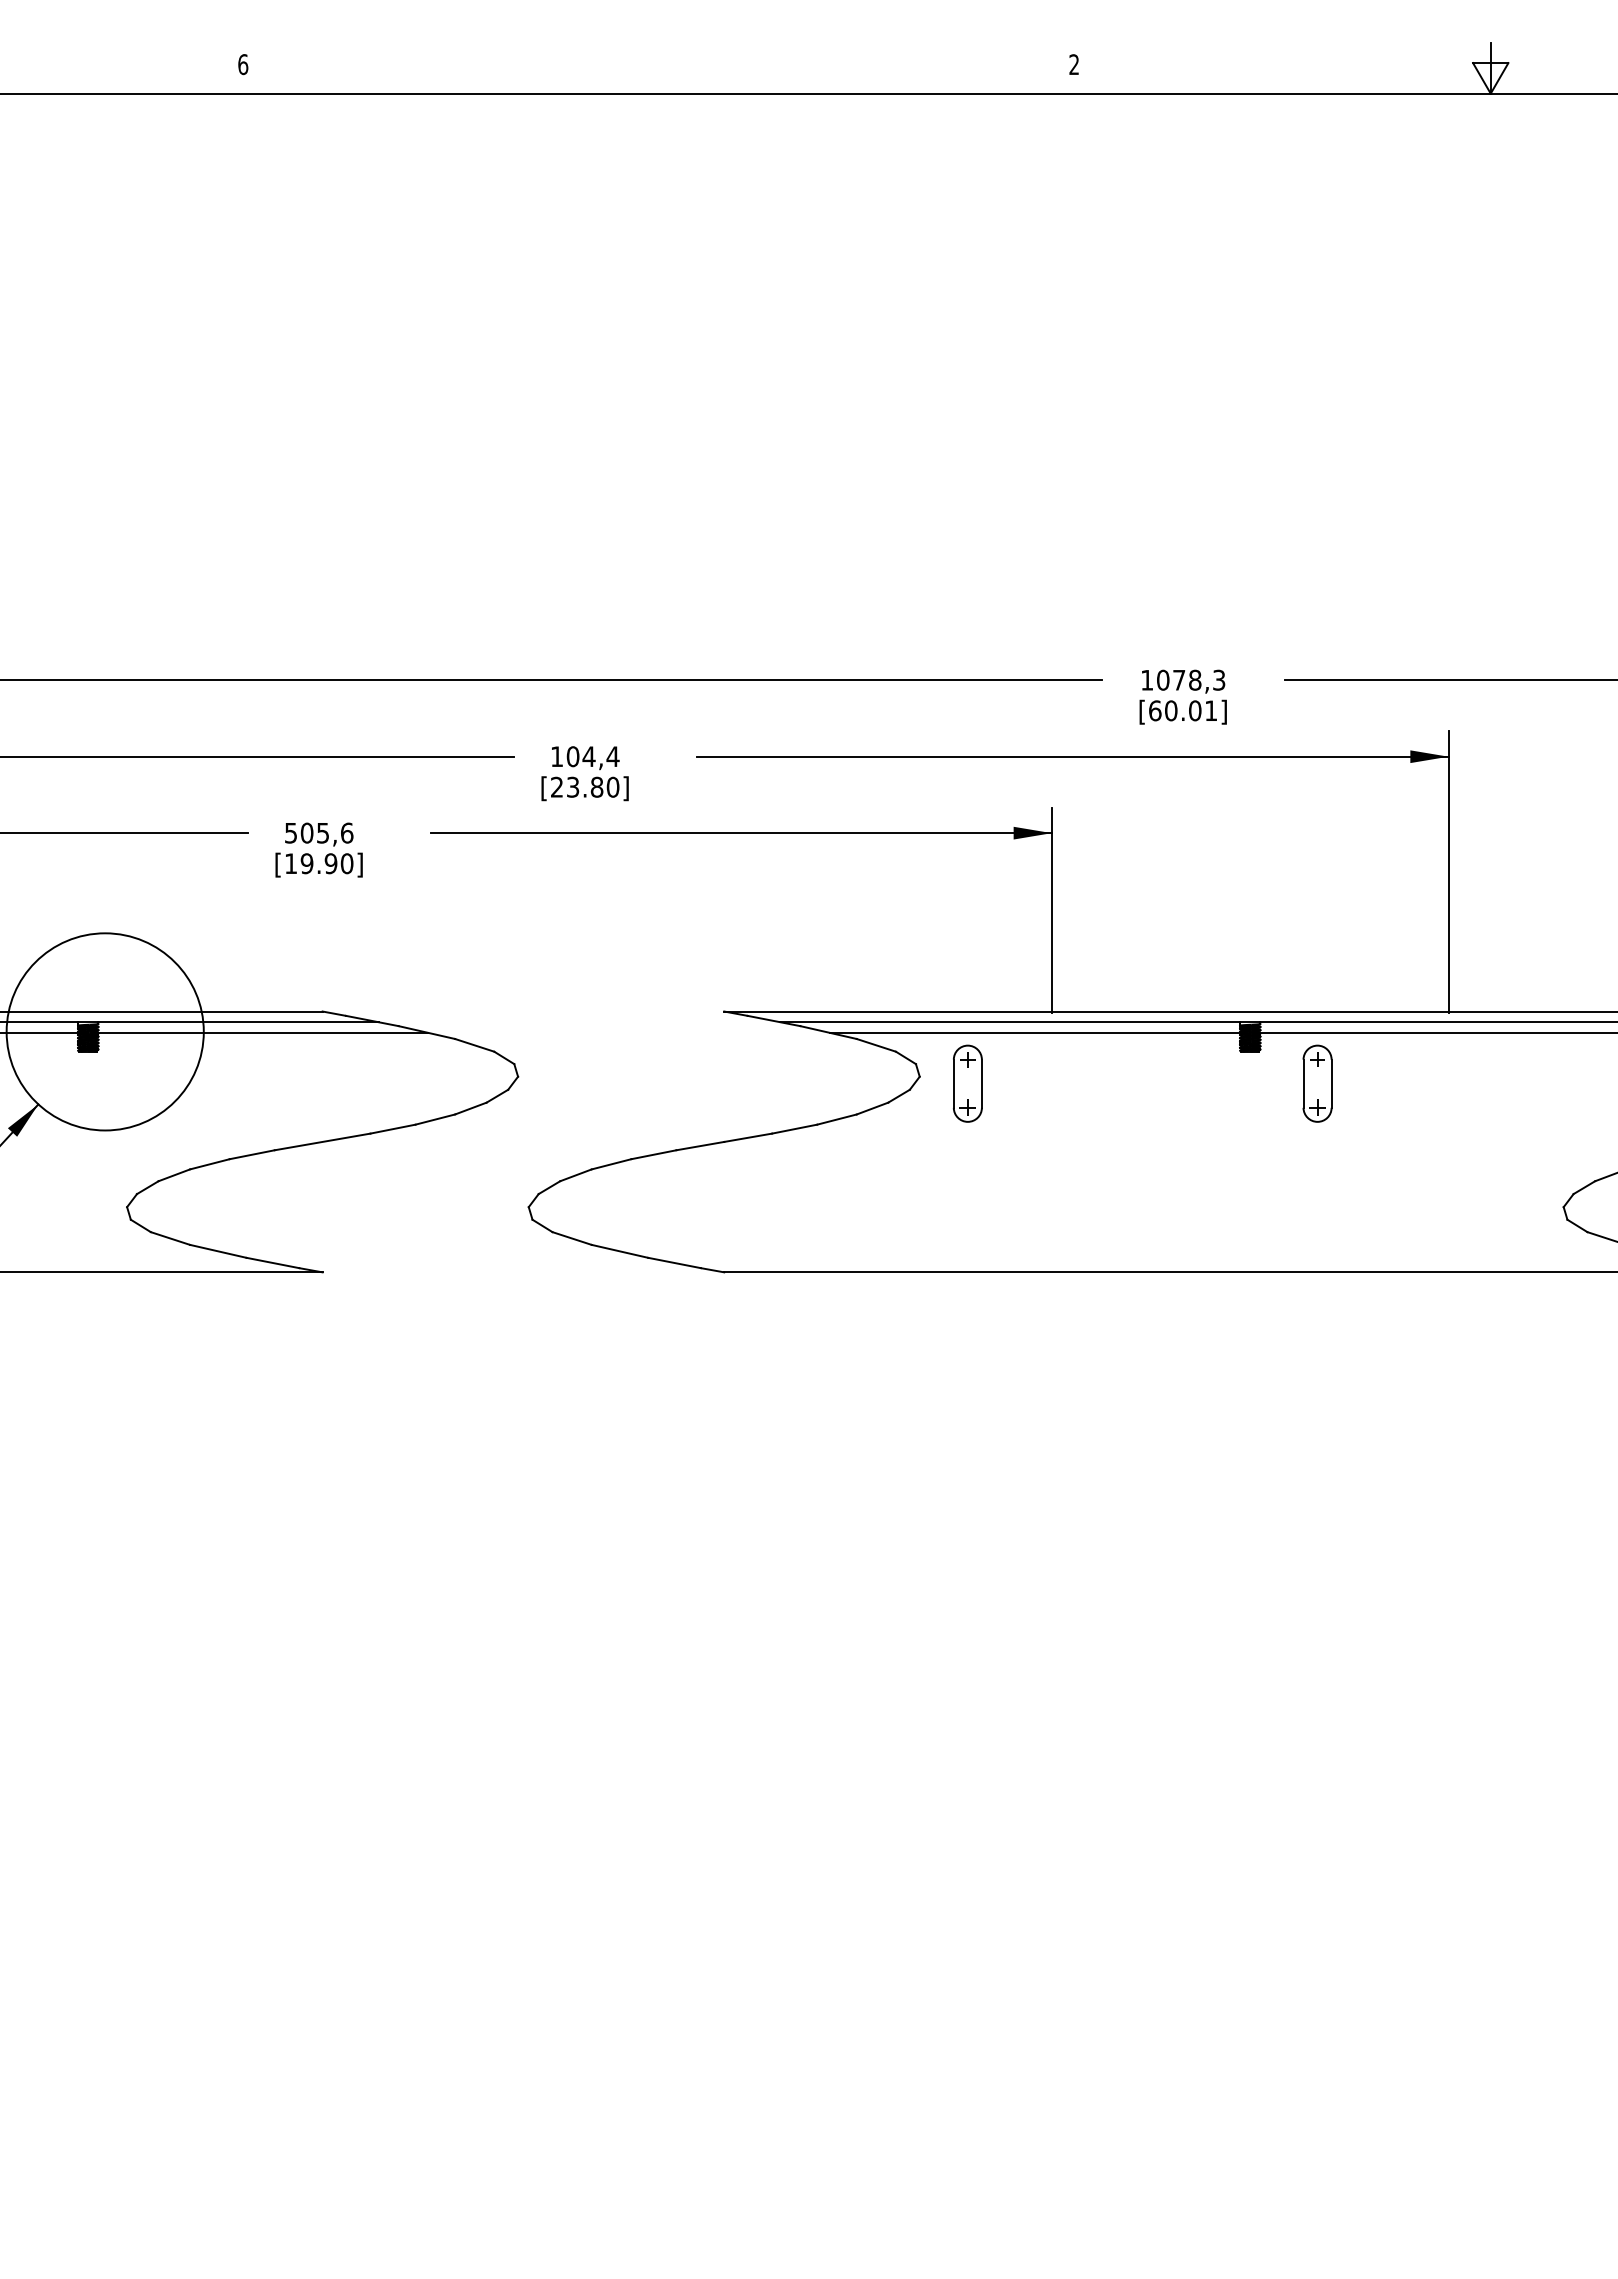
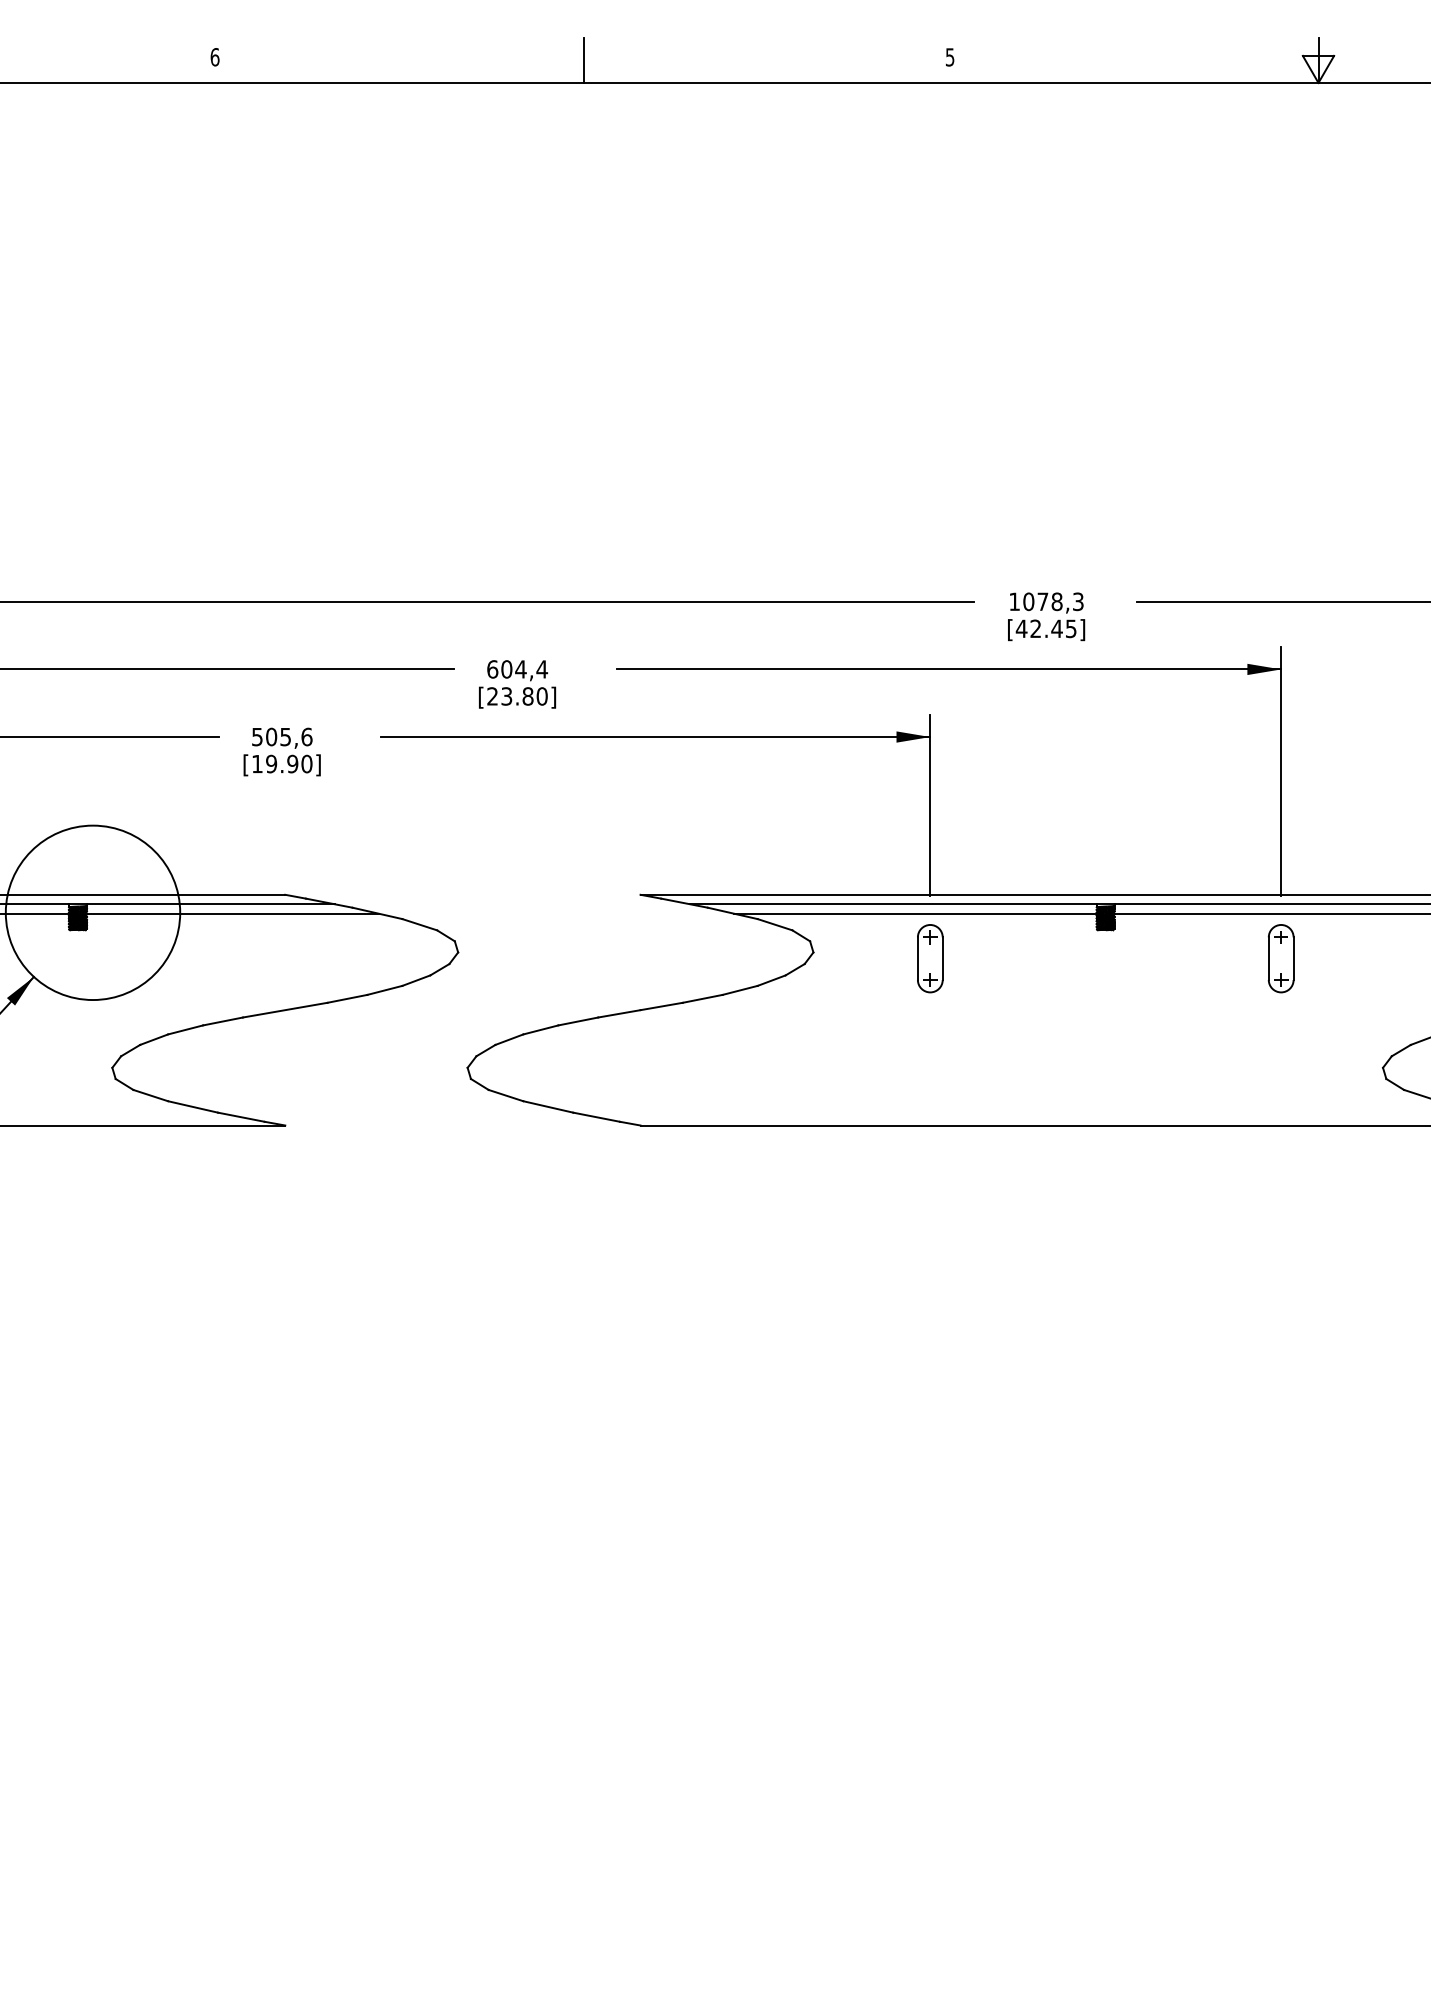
text: (1073, 64) -> (949, 57), 2 -> 5
line: (660, 67) -> (584, 59), added
text: (1182, 710) -> (1045, 628), [60.01] -> [42.45]
text: (557, 756) -> (493, 669), 104,4 -> 604,4
part: (967, 1083) -> (929, 958), moved
part: (1317, 1083) -> (1281, 958), moved

